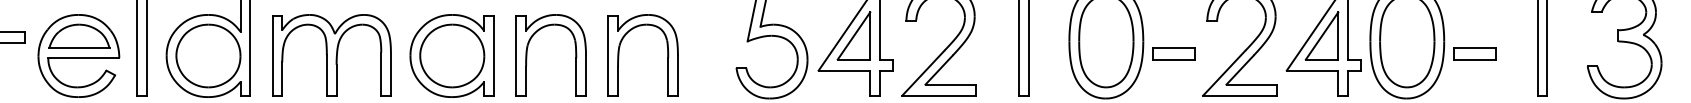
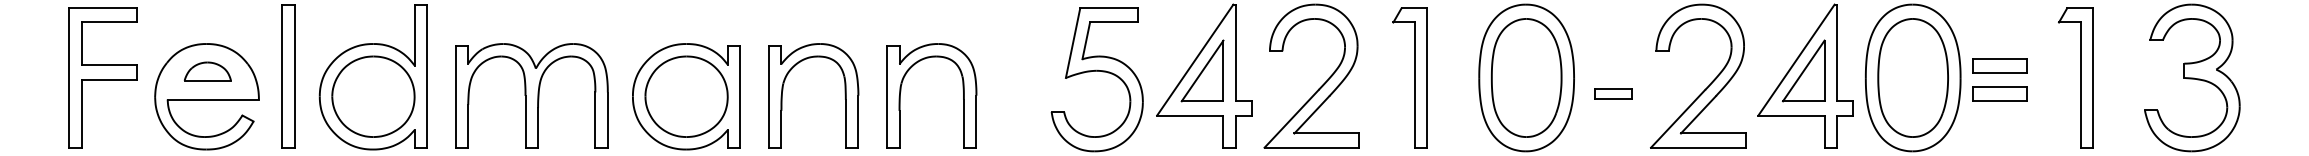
part: (1474, 31) -> (1999, 65), added
part: (79, 36) -> (207, 71), size x0.6
part: (1173, 53) -> (1613, 93), size x0.7

